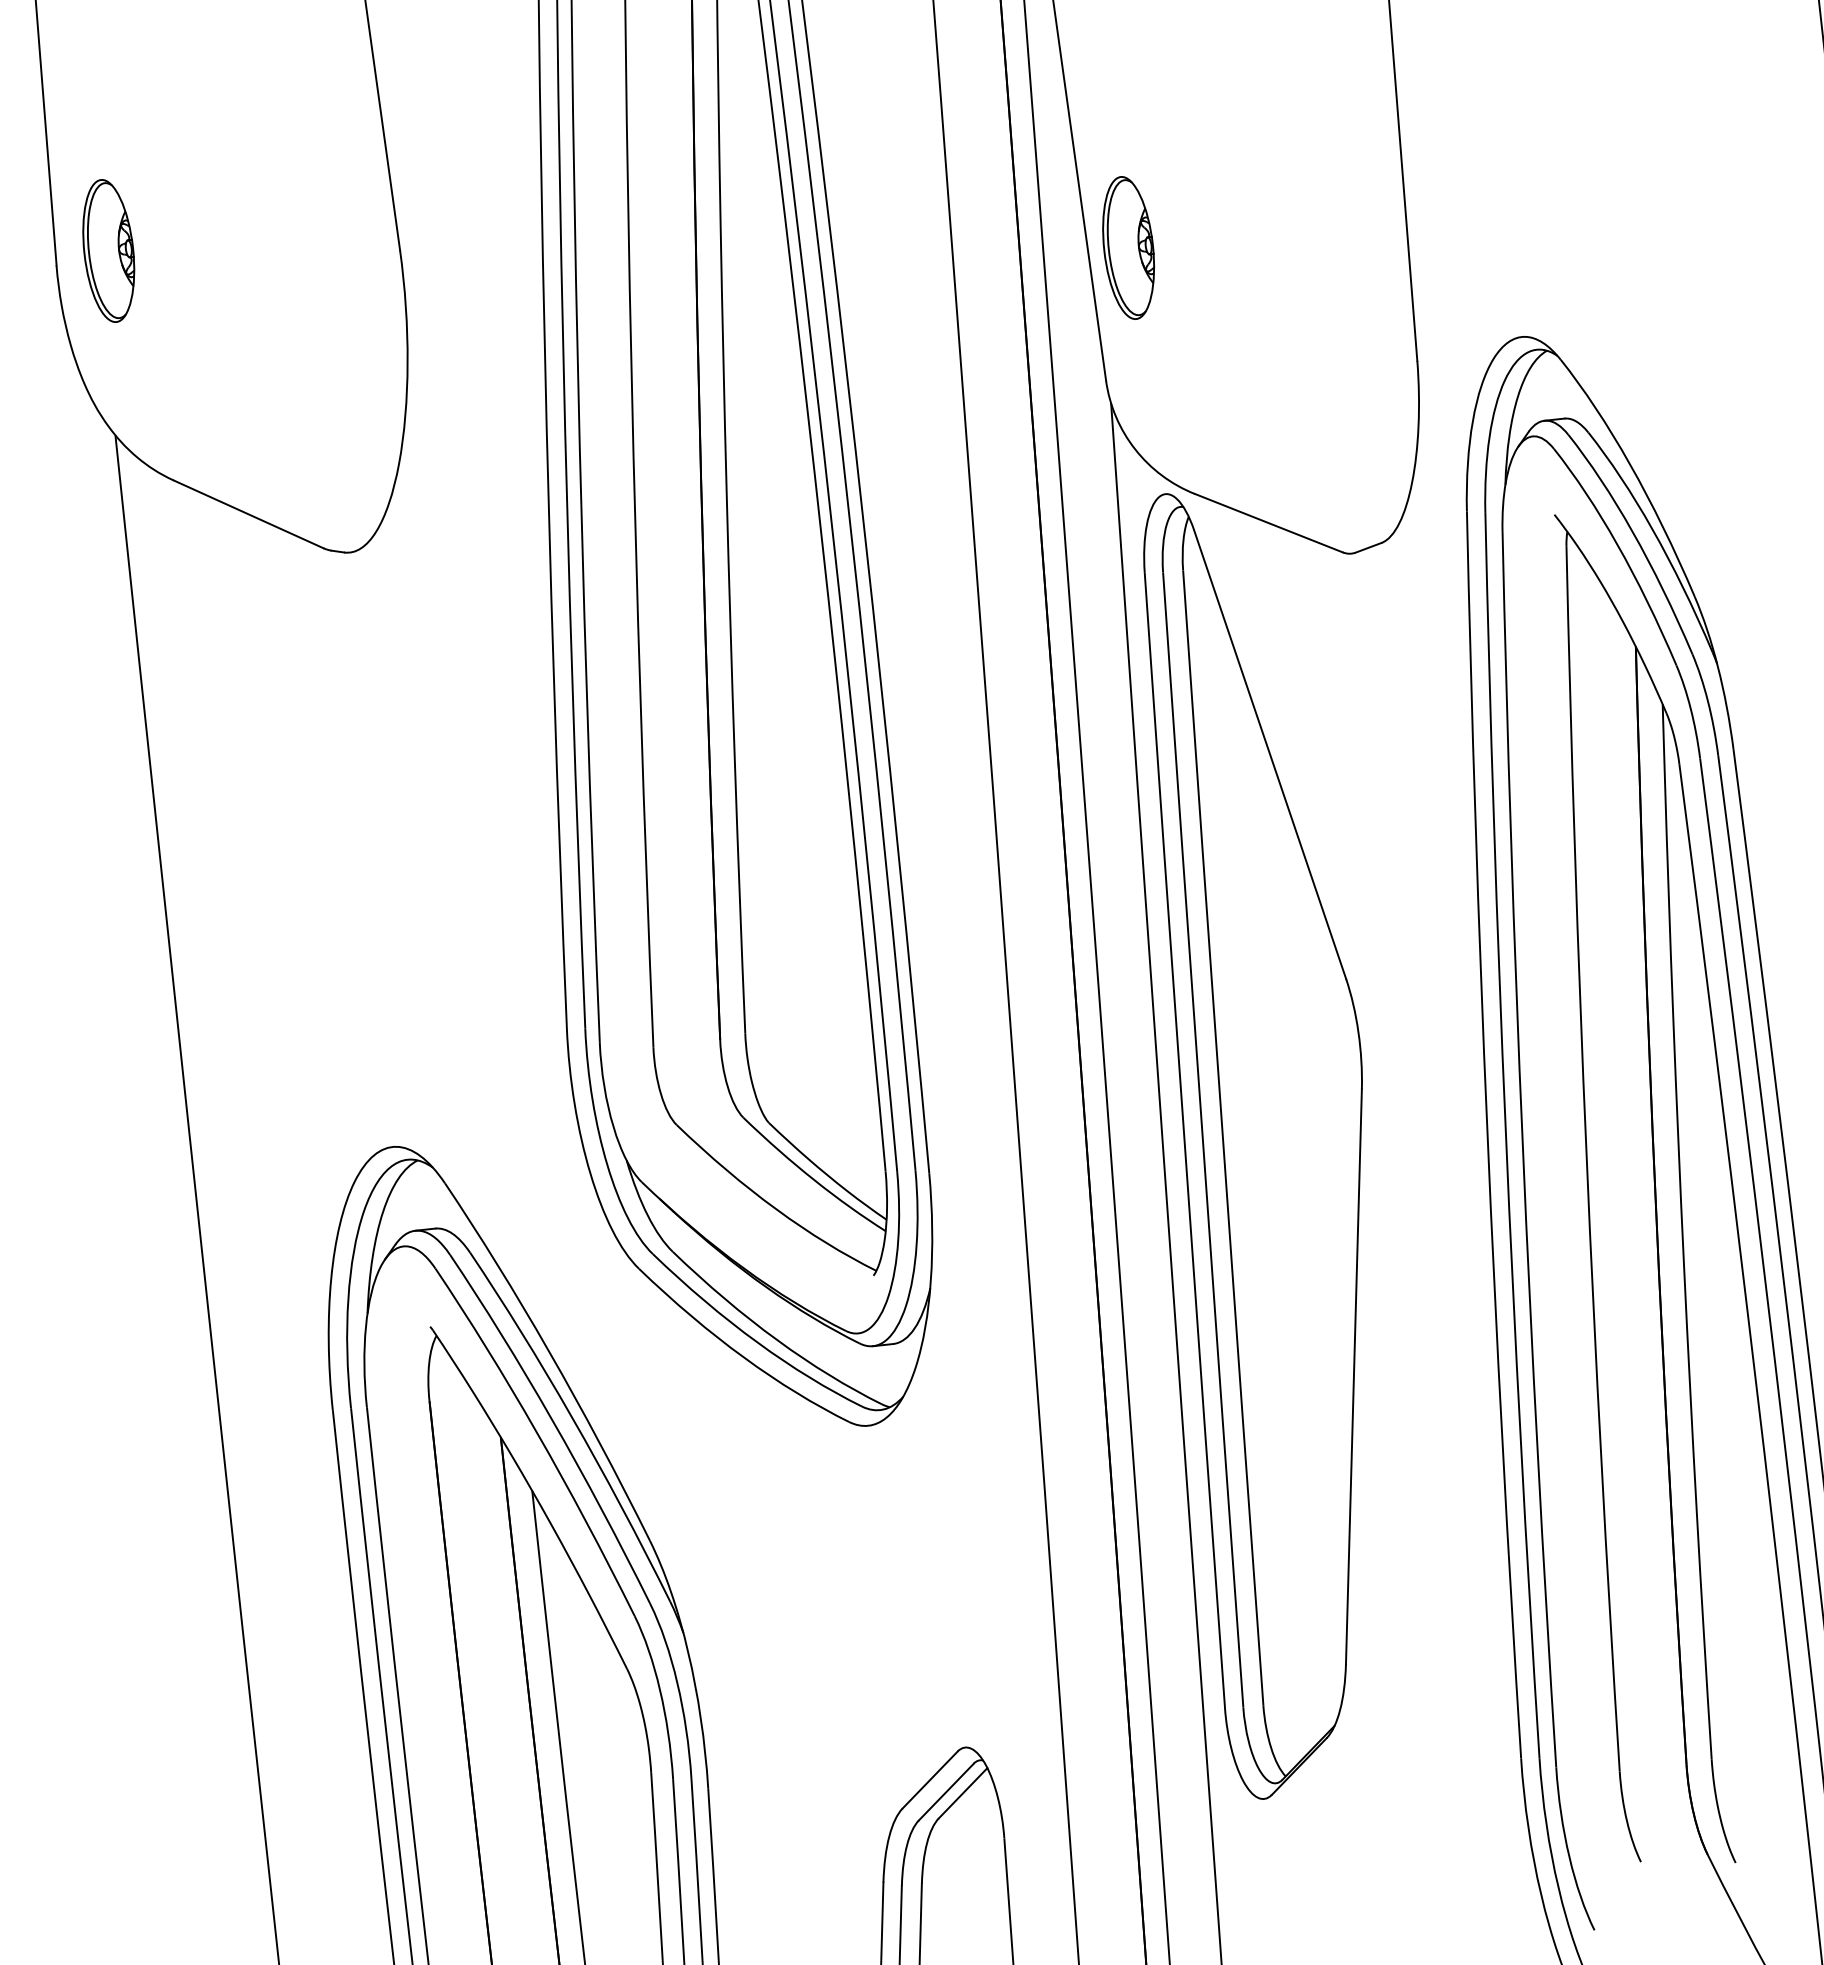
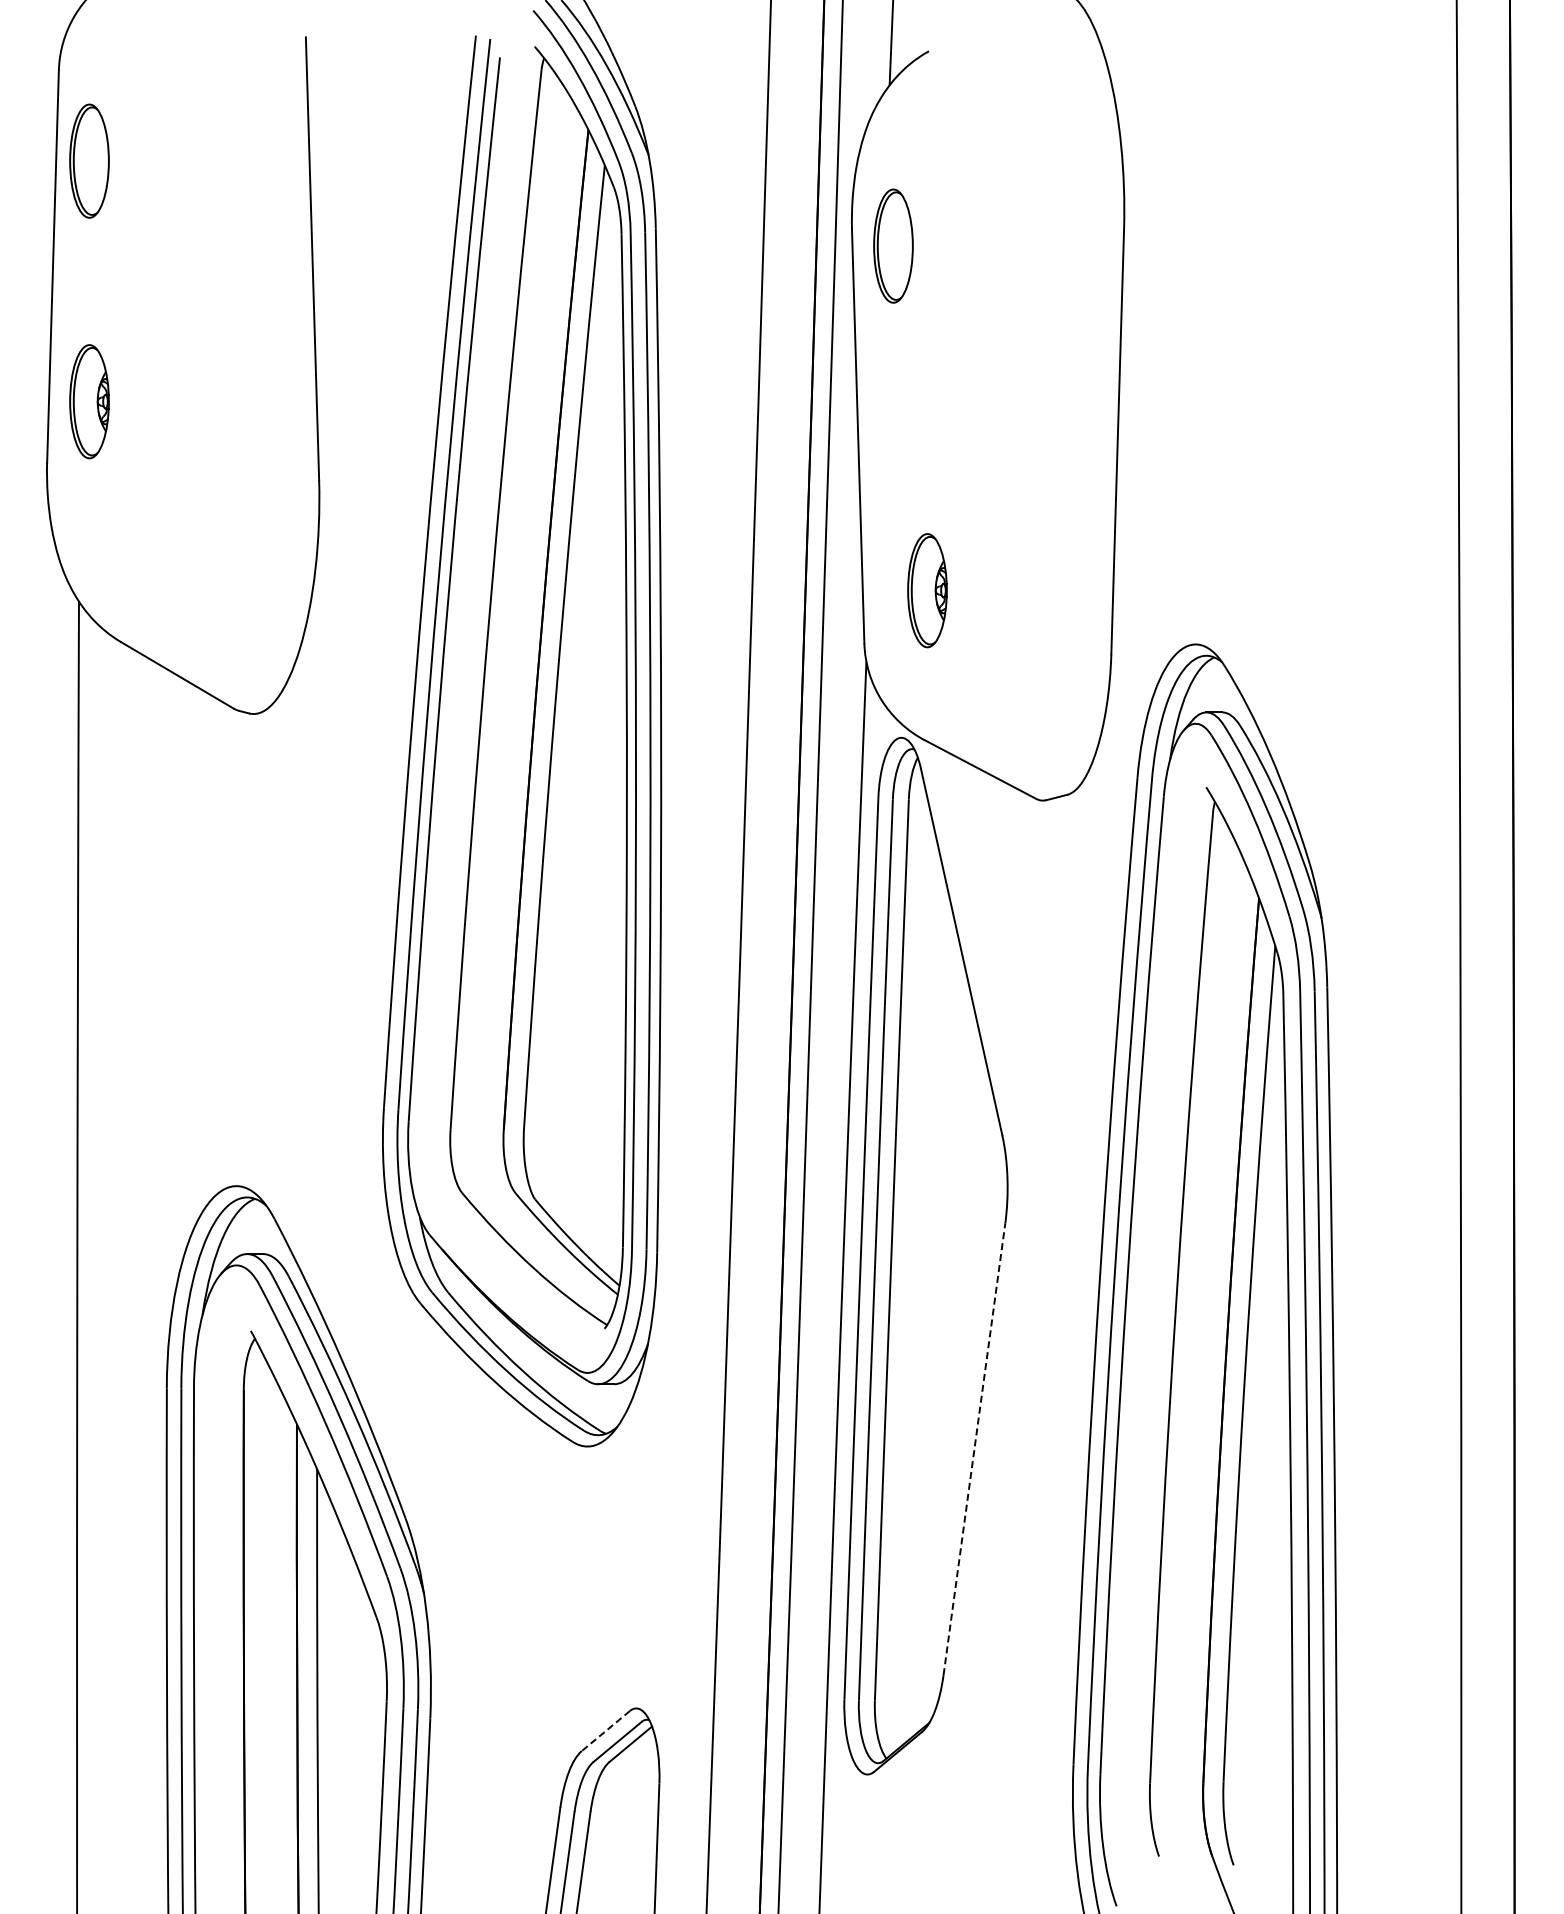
part: (1128, 247) -> (927, 590), moved
part: (108, 250) -> (89, 401), moved
line: (1354, 1376) -> (974, 1449), solid -> dashed
line: (929, 1780) -> (605, 1731), solid -> dashed

